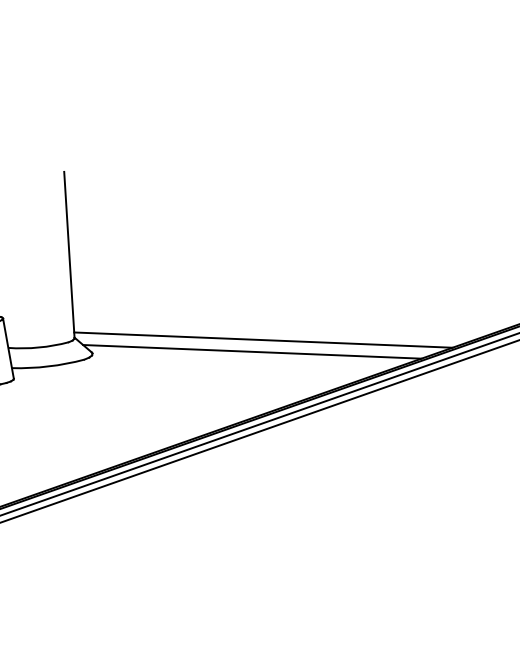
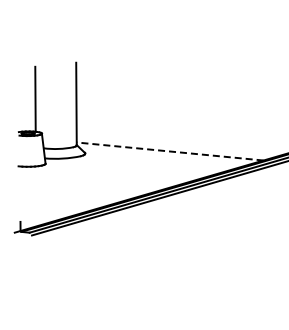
line: (264, 340) -> (170, 151), solid -> dashed
line: (250, 350) -> (163, 156), removed

